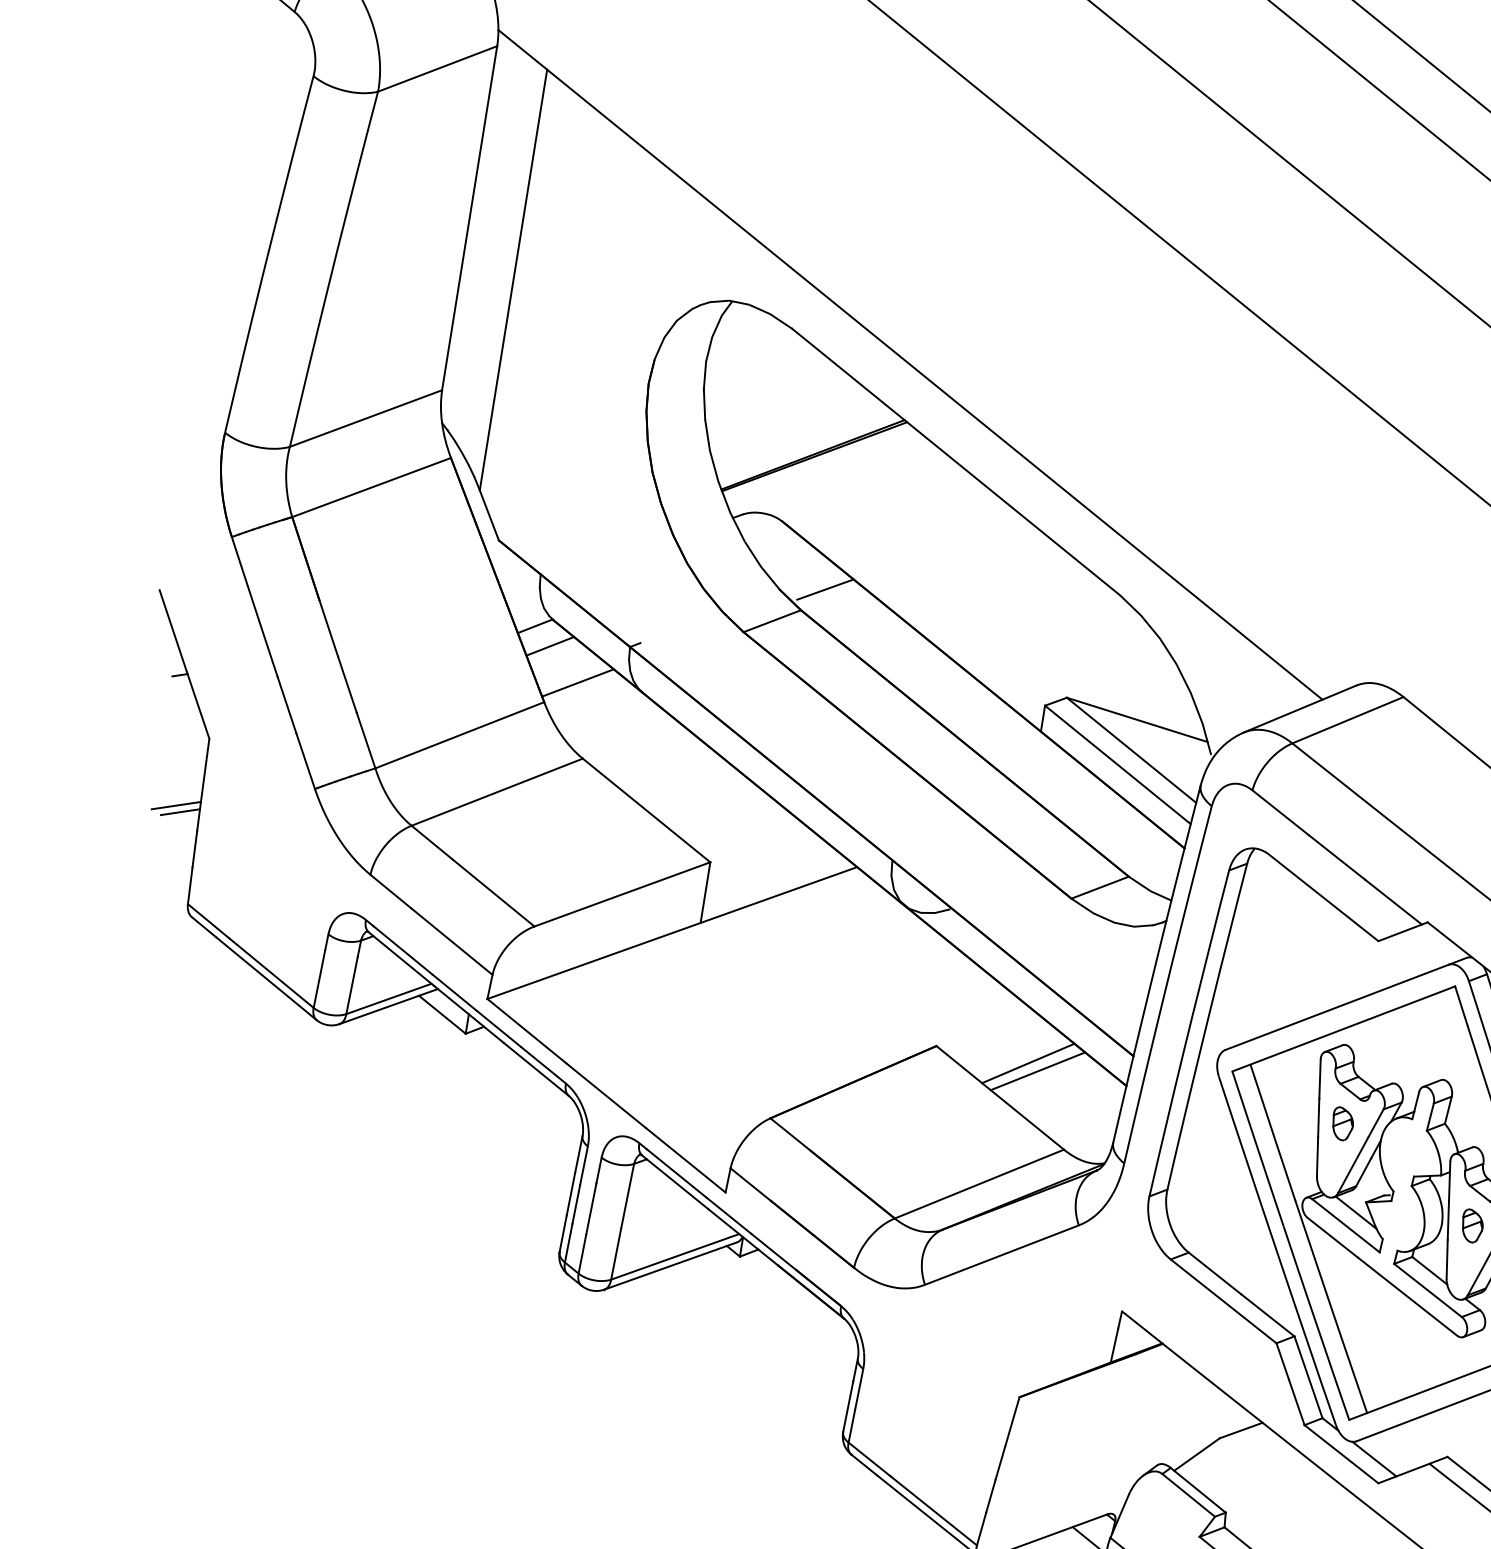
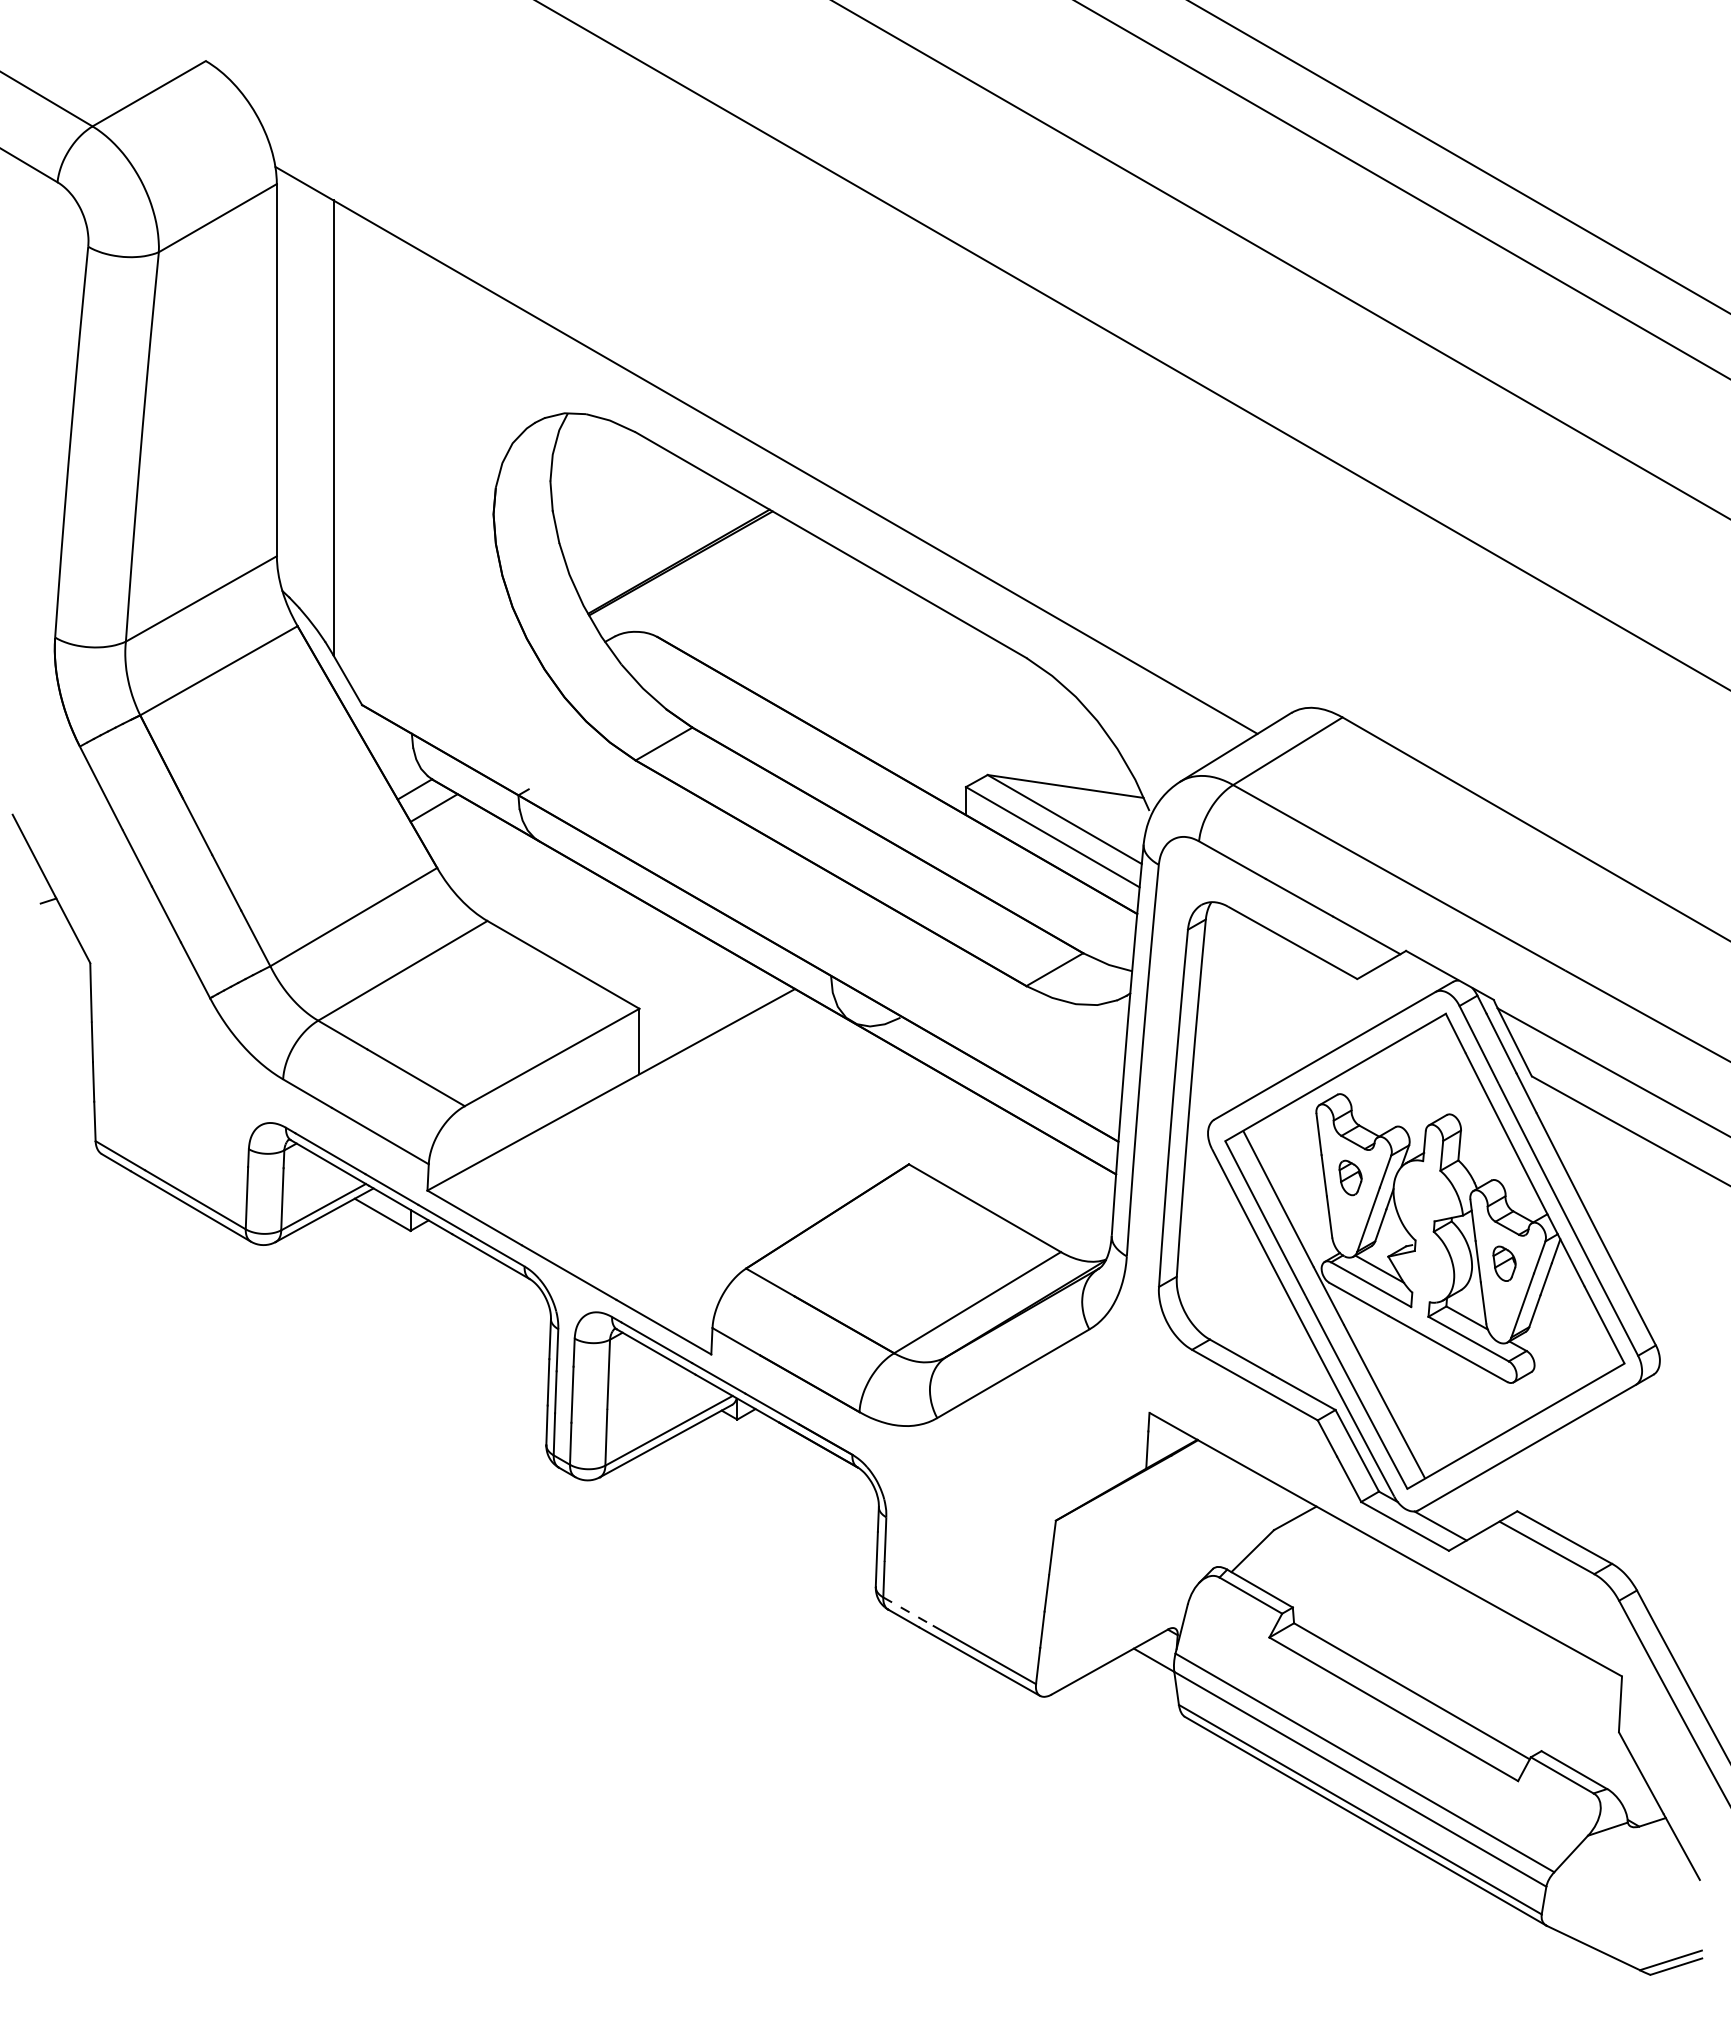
line: (825, 589) -> (714, 701), removed
line: (577, 682) -> (469, 841), removed
line: (176, 805) -> (66, 1039), removed
line: (180, 812) -> (72, 1045), removed
line: (1028, 1062) -> (1008, 1166), removed
line: (1037, 1070) -> (1019, 1173), removed
line: (869, 1459) -> (908, 1611), solid -> dashed

